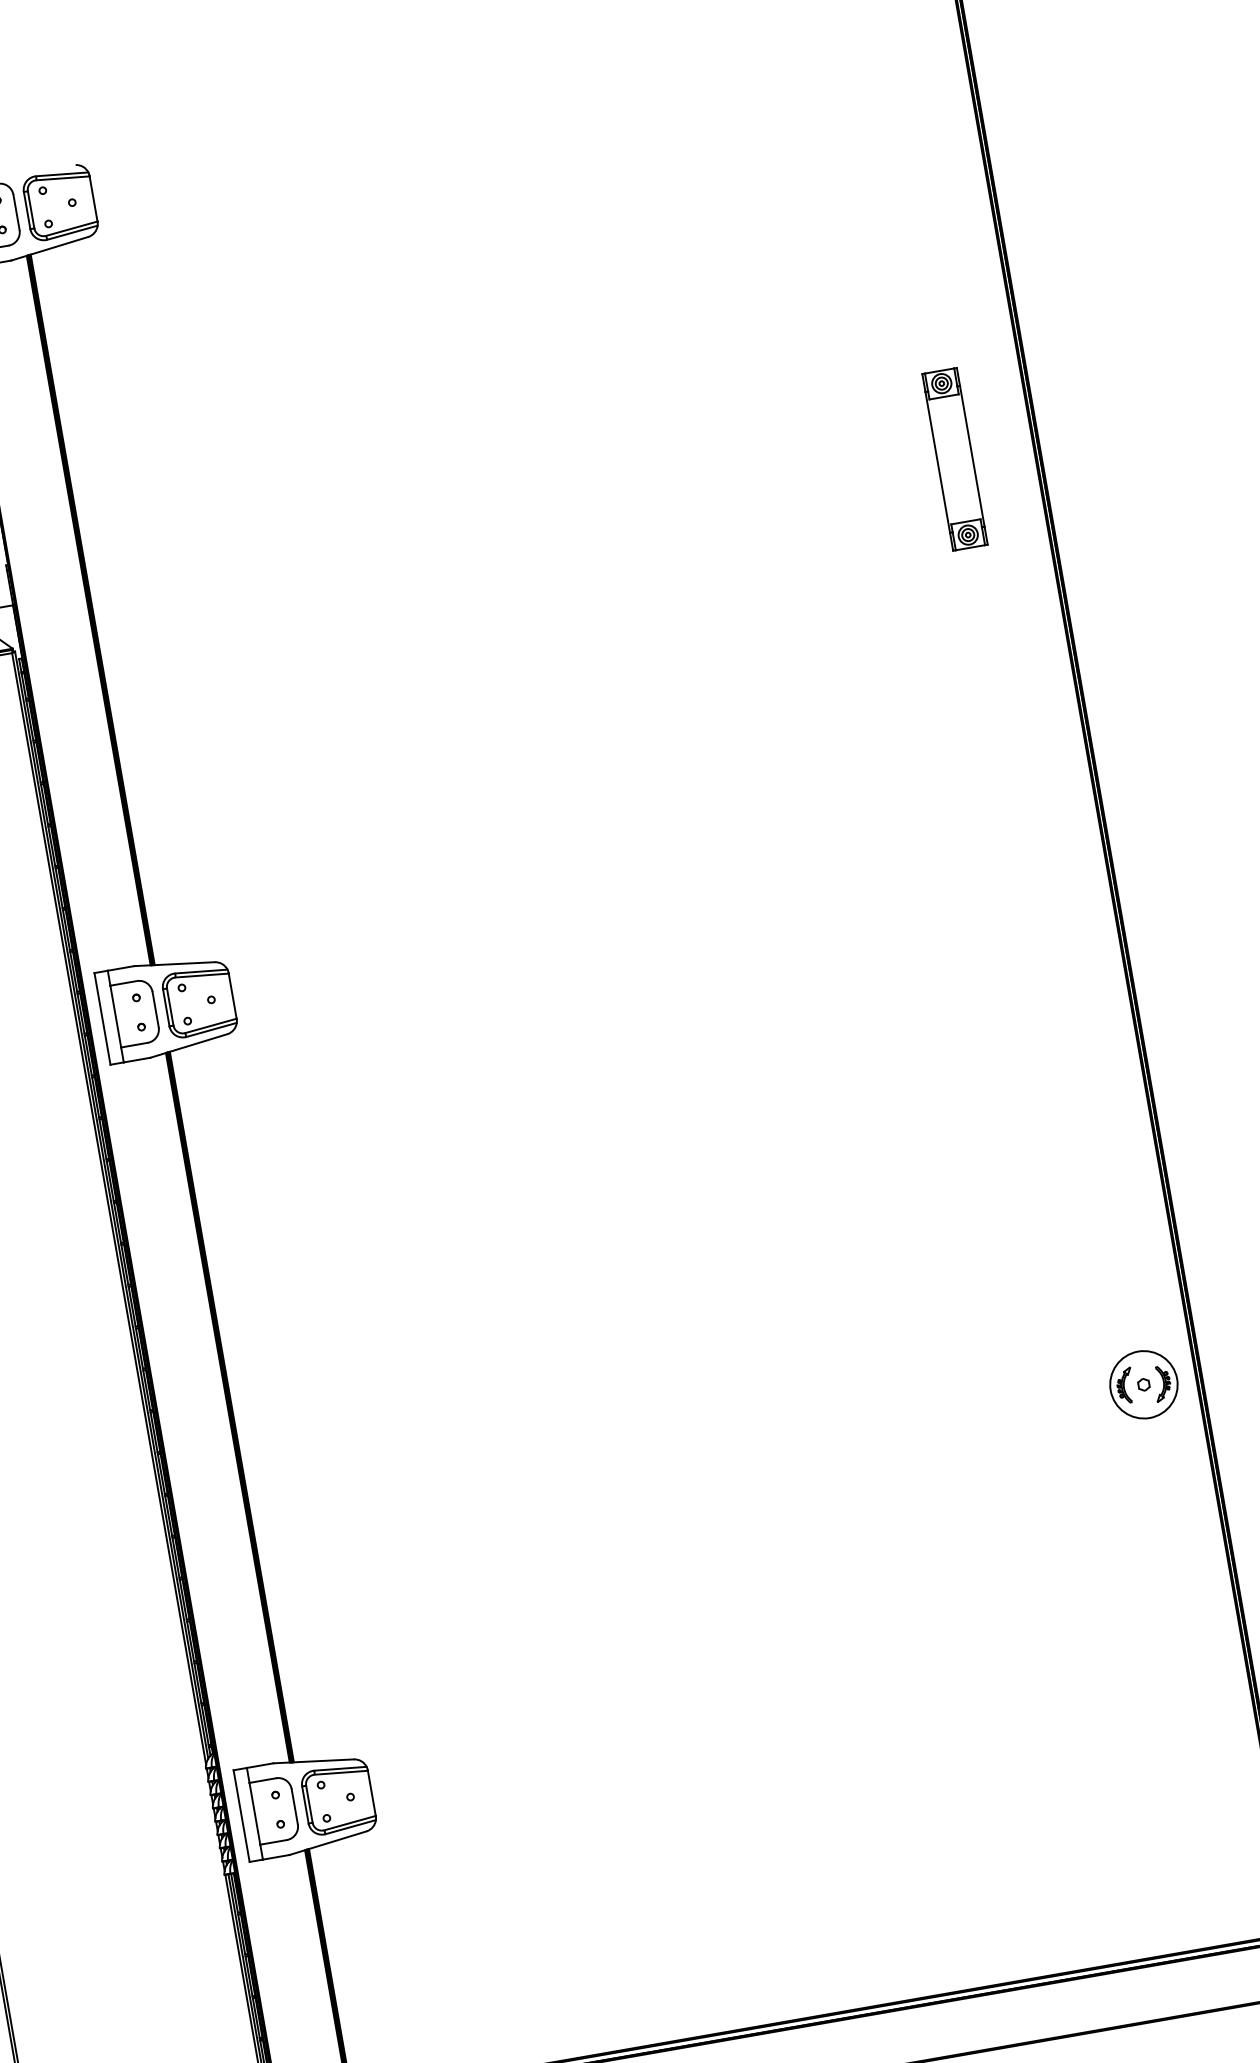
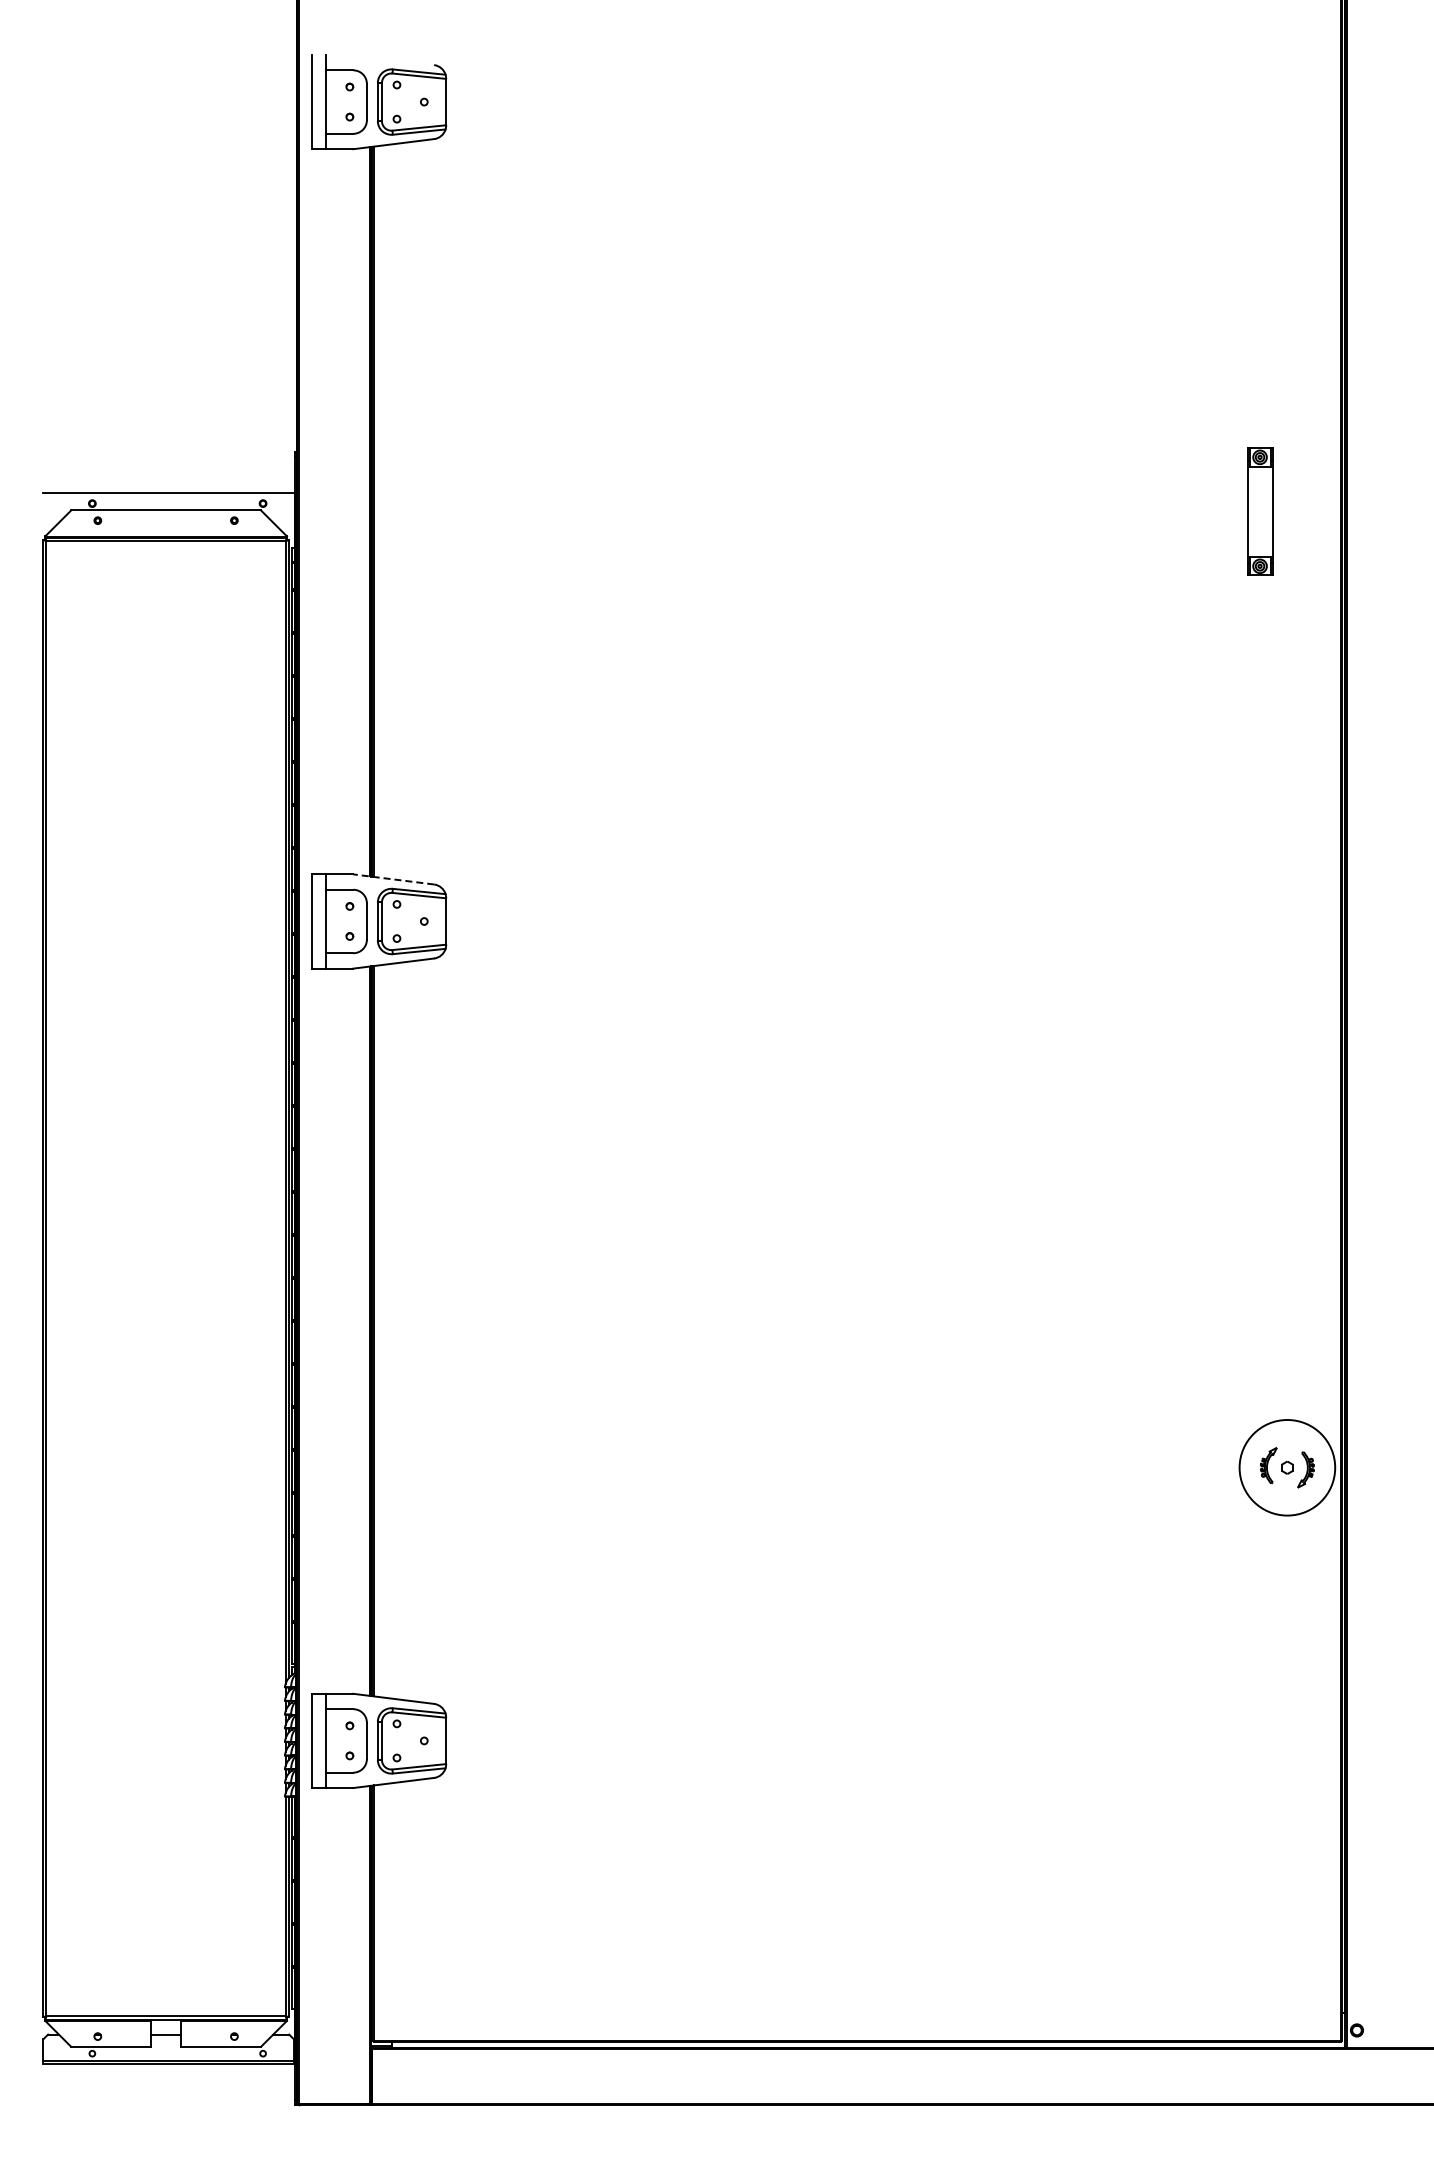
part: (954, 459) -> (1259, 511), size x0.7
line: (174, 964) -> (393, 879), solid -> dashed
circle: (1143, 1384) -> (1287, 1467), size x1.4

